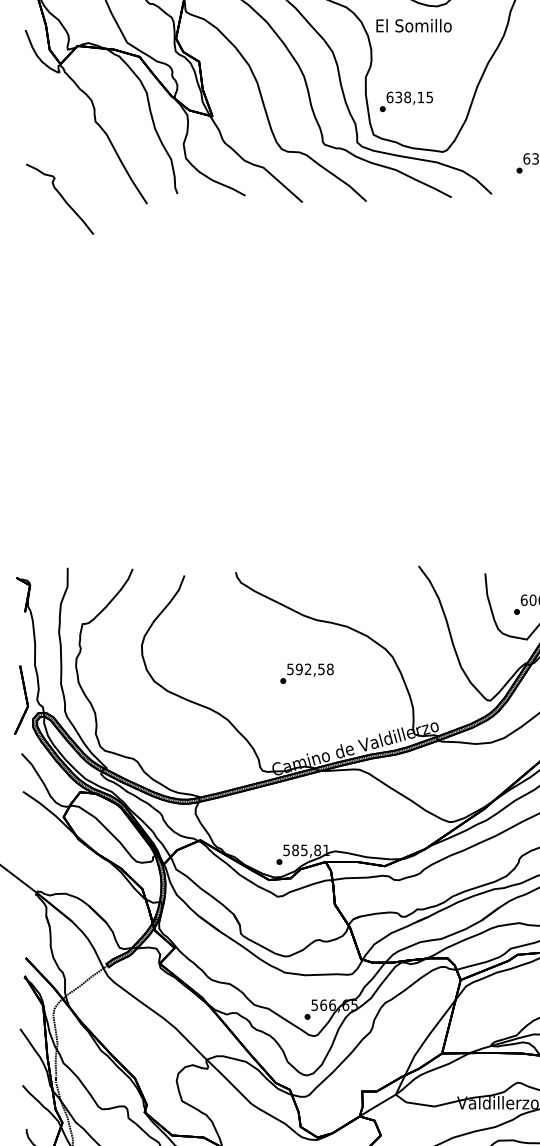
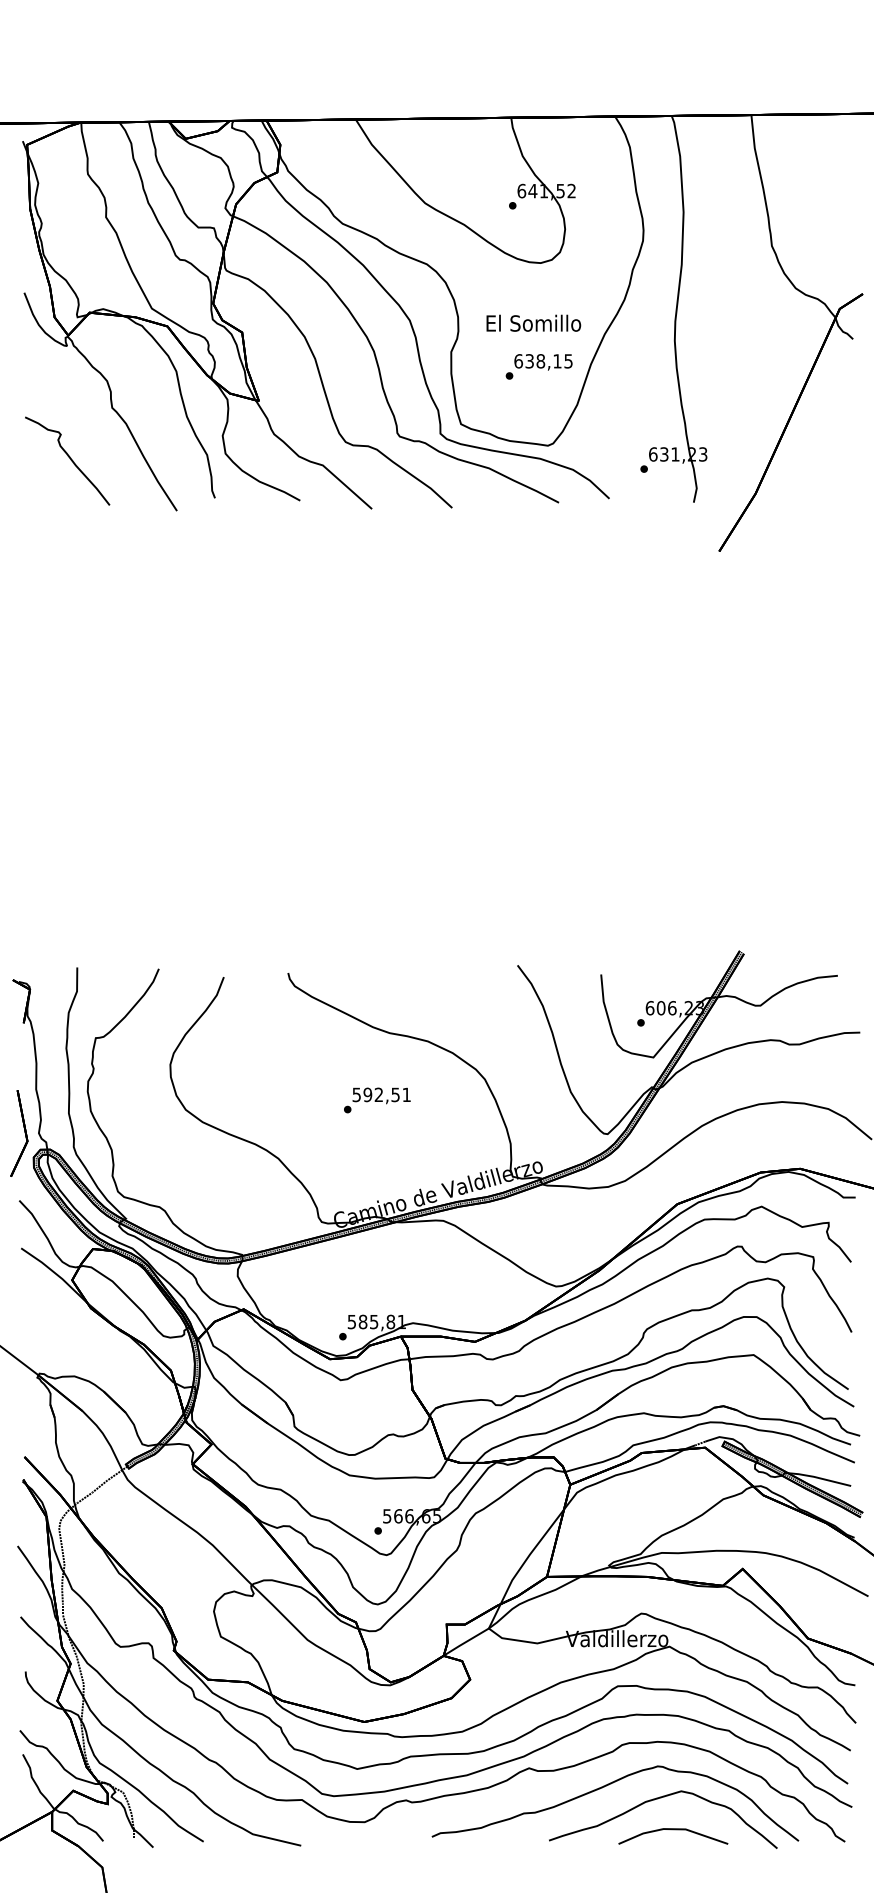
text: (413, 25) -> (533, 322), moved
text: (405, 101) -> (538, 366), moved
part: (59, 198) -> (67, 460), moved
text: (330, 669) -> (406, 1094), 592,58 -> 592,51

